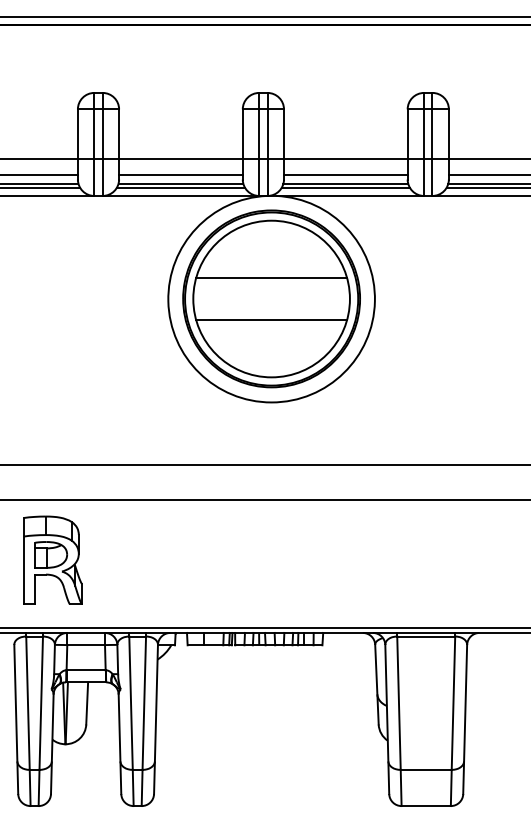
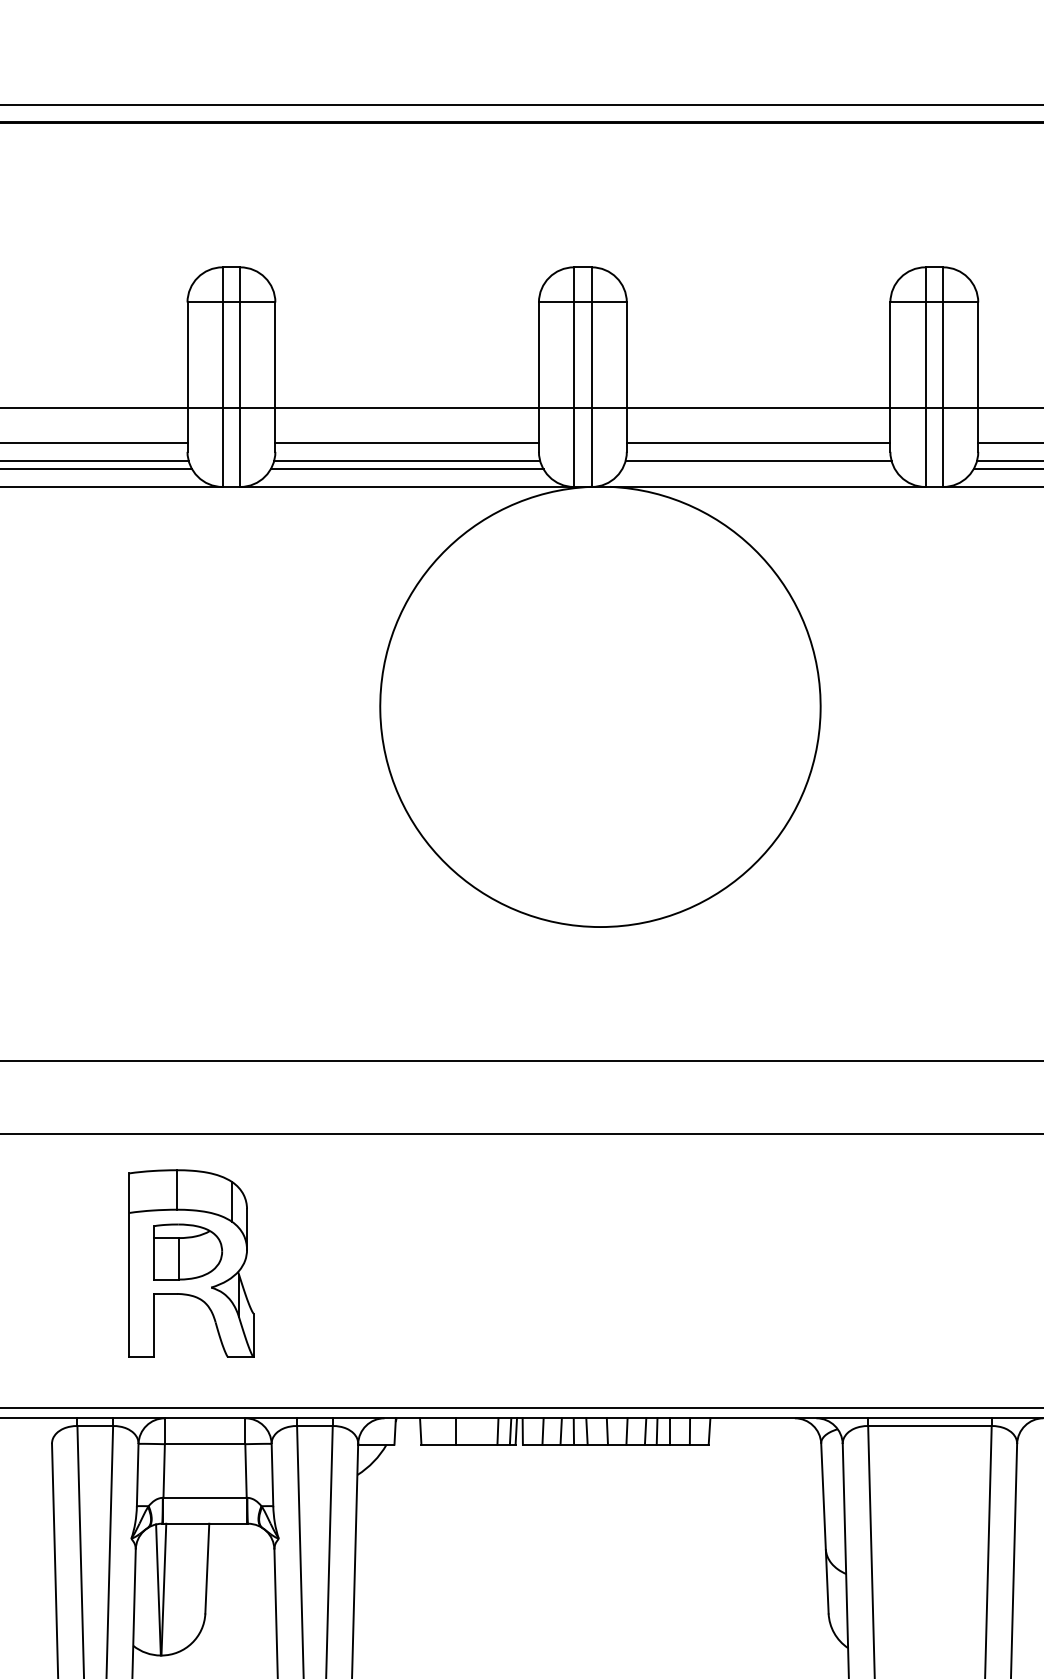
line: (345, 187) -> (757, 468), removed
part: (271, 298) -> (600, 705), removed
part: (52, 559) -> (190, 1261), moved

